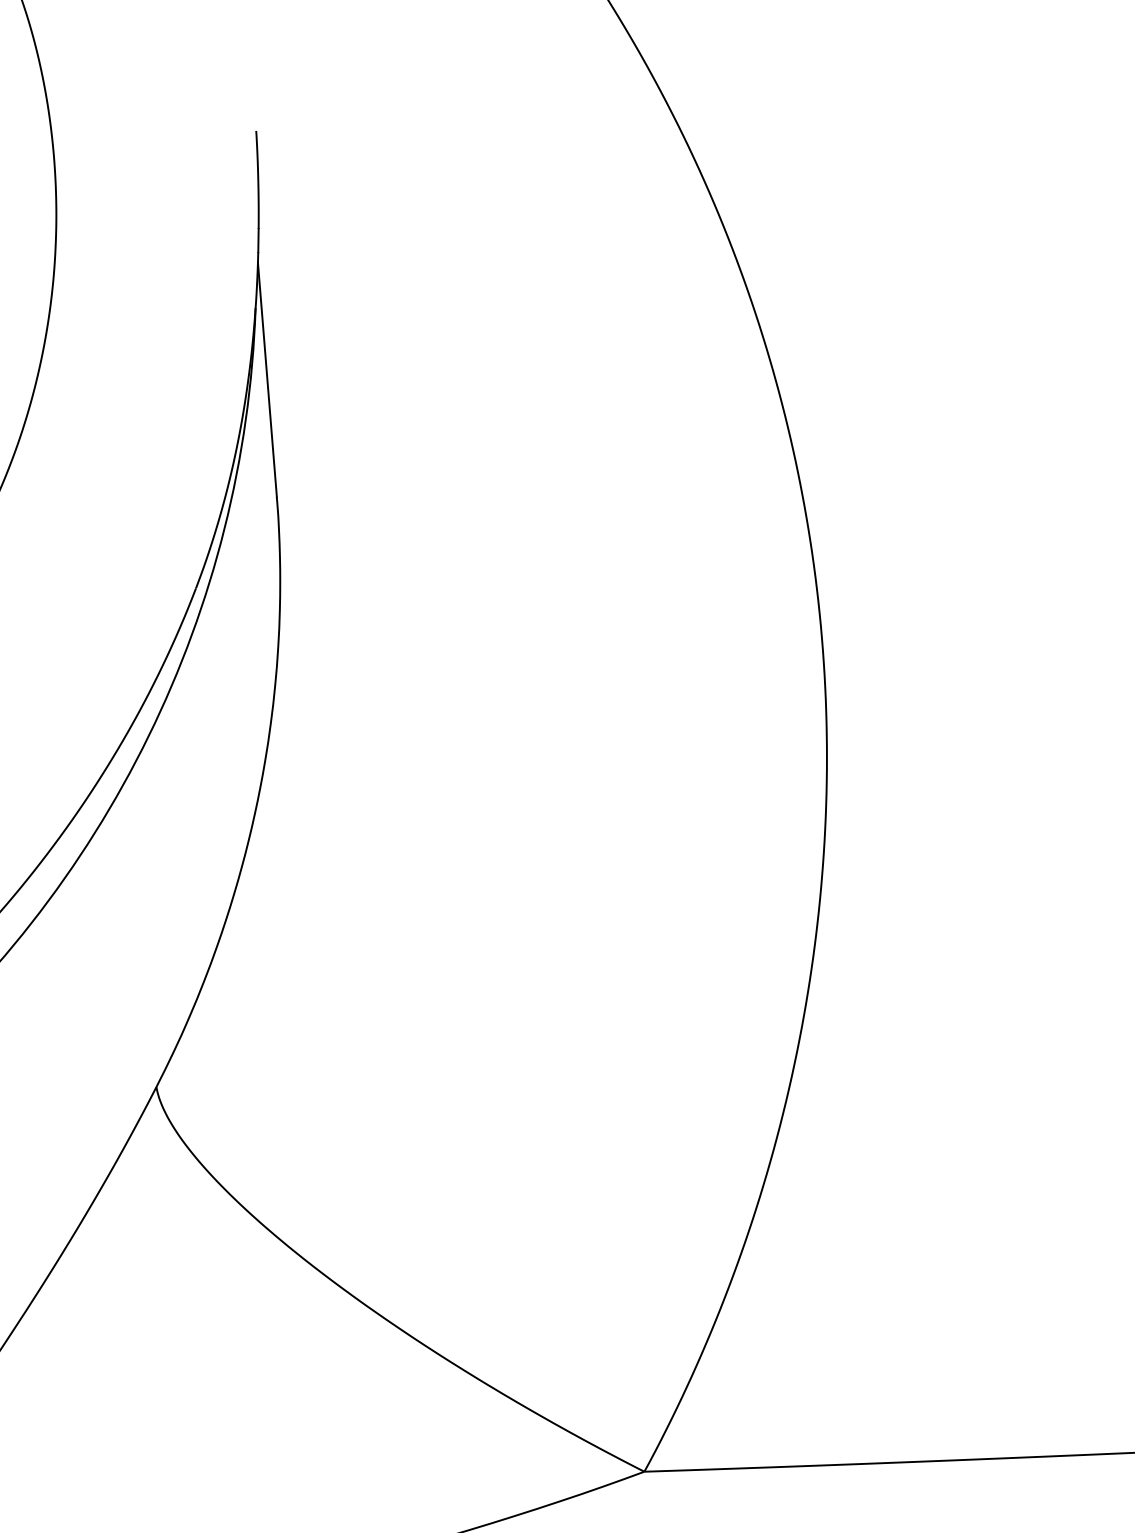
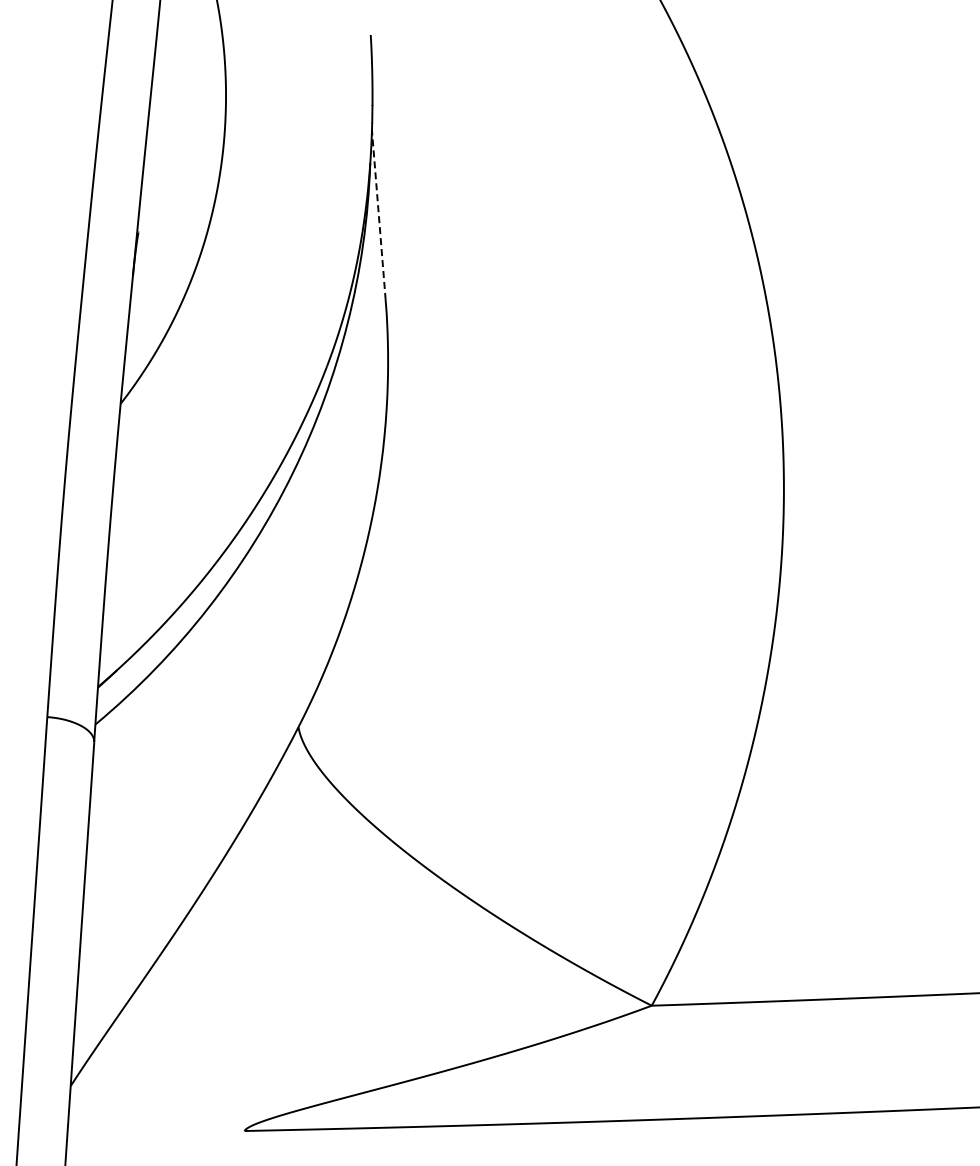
line: (266, 378) -> (378, 214), solid -> dashed

